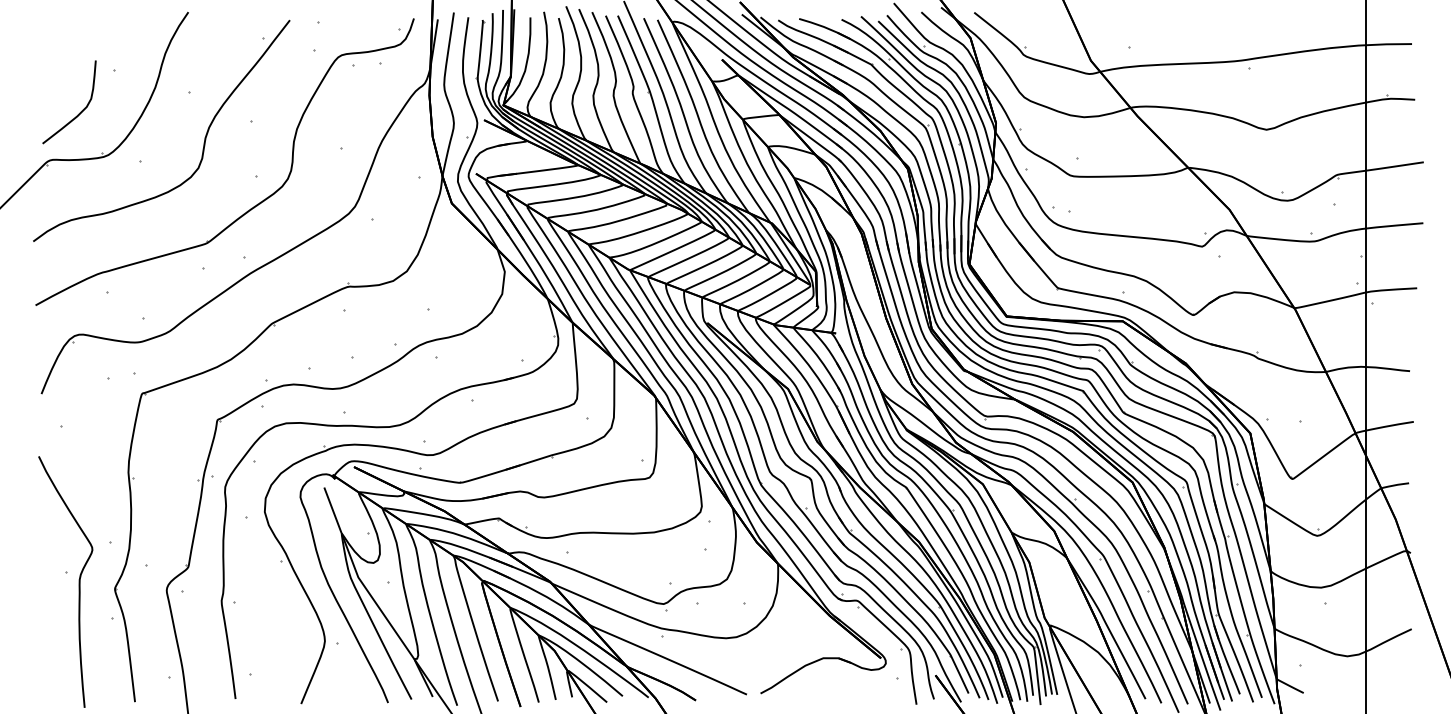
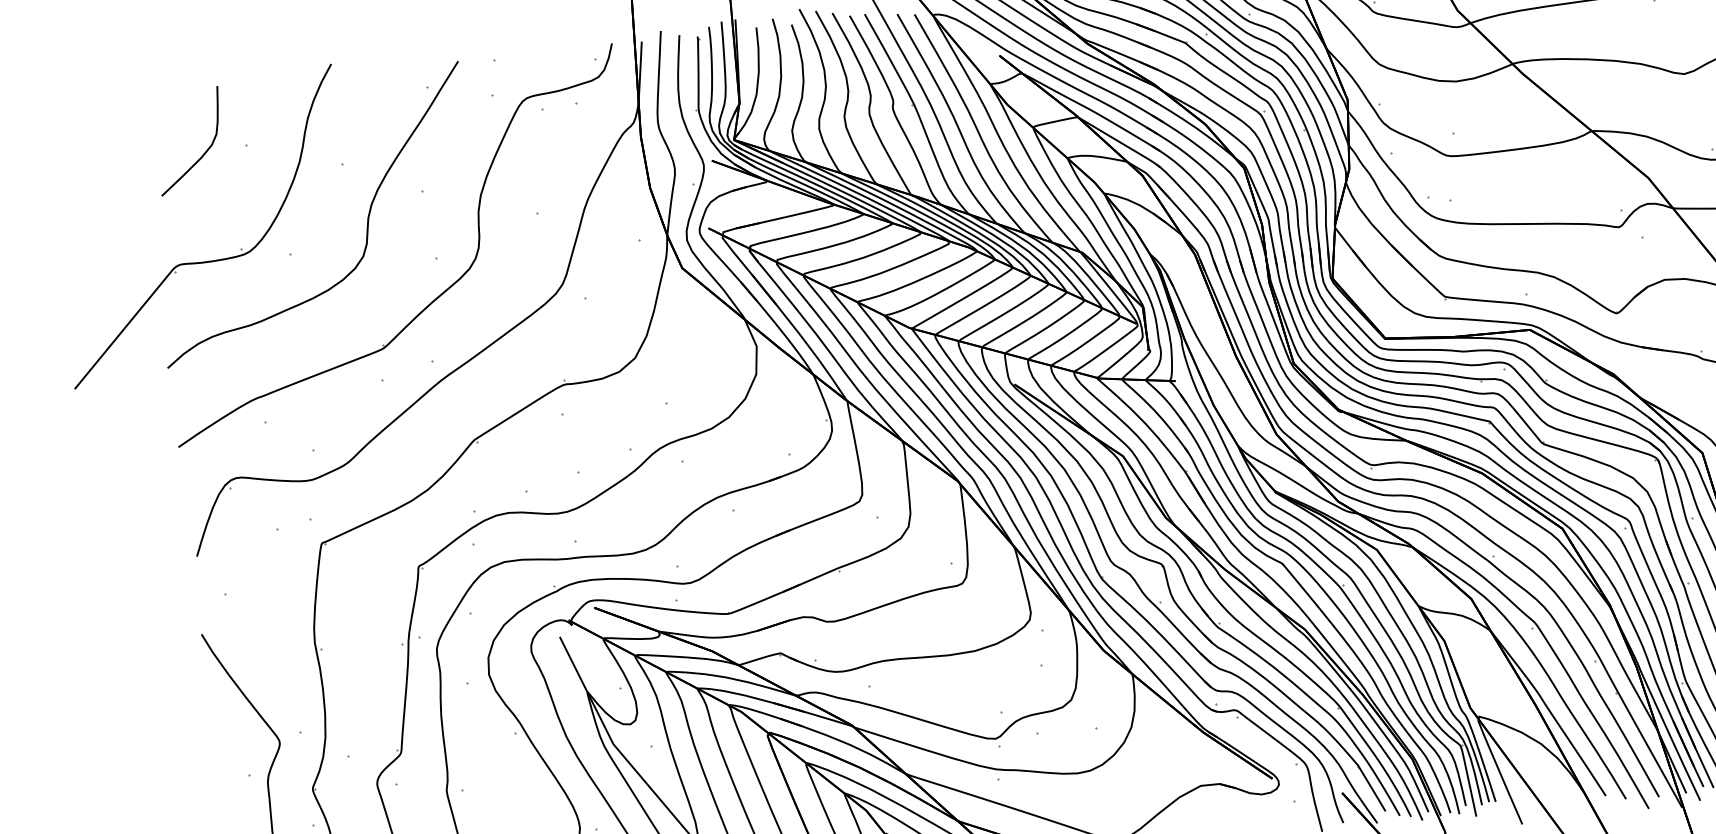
curve: (79, 112) -> (203, 152), moved

